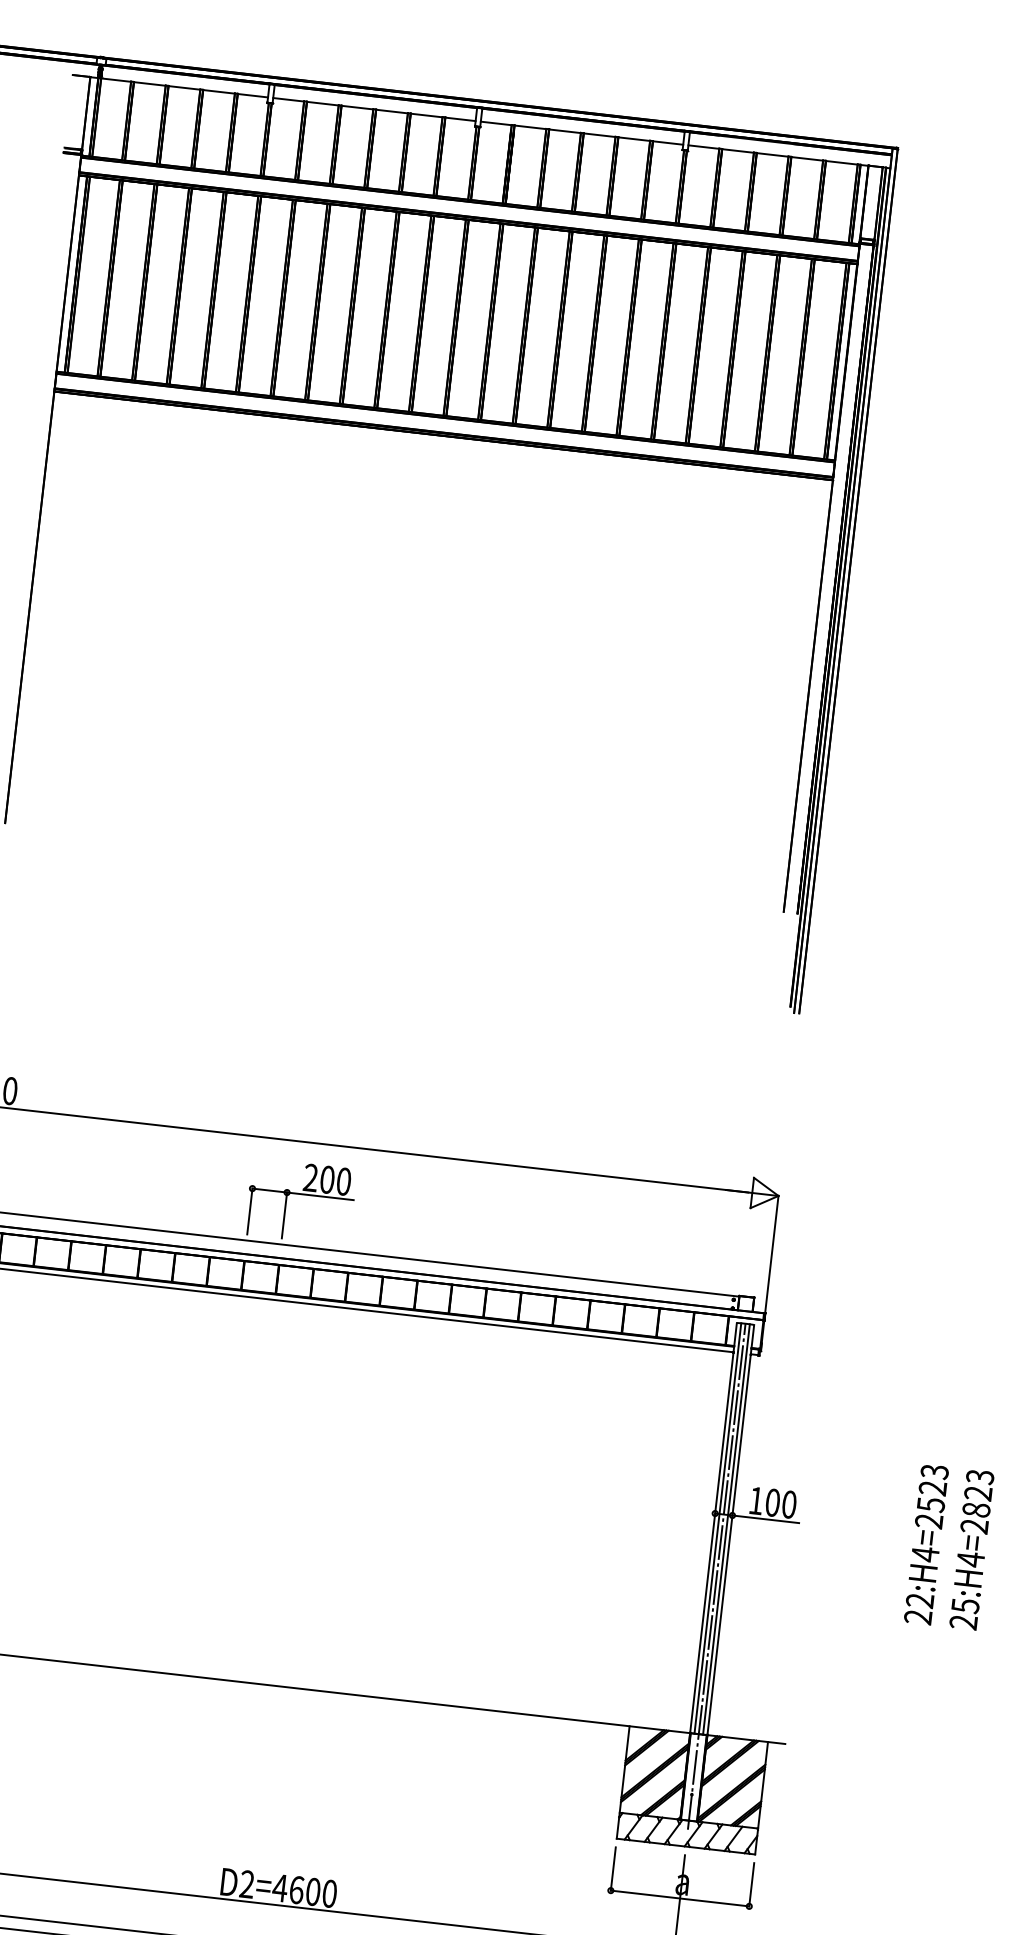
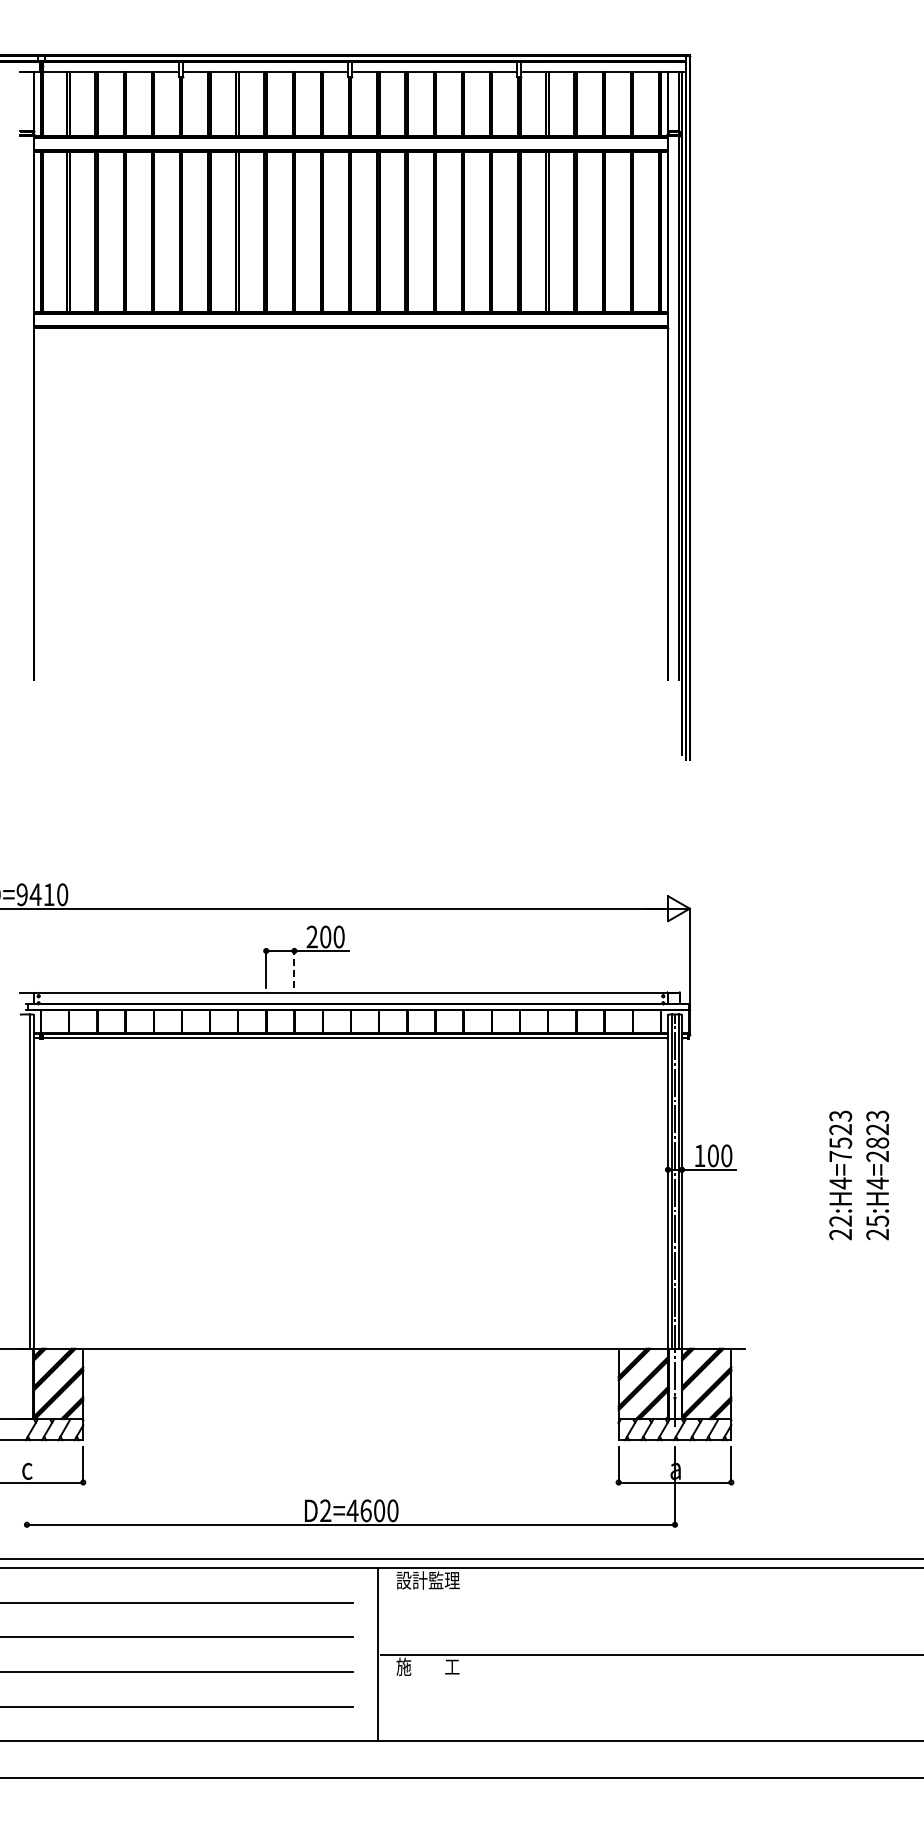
line: (284, 1215) -> (294, 969), solid -> dashed
text: (928, 1521) -> (840, 1156), 22:H4=2523 -> 22:H4=7523

